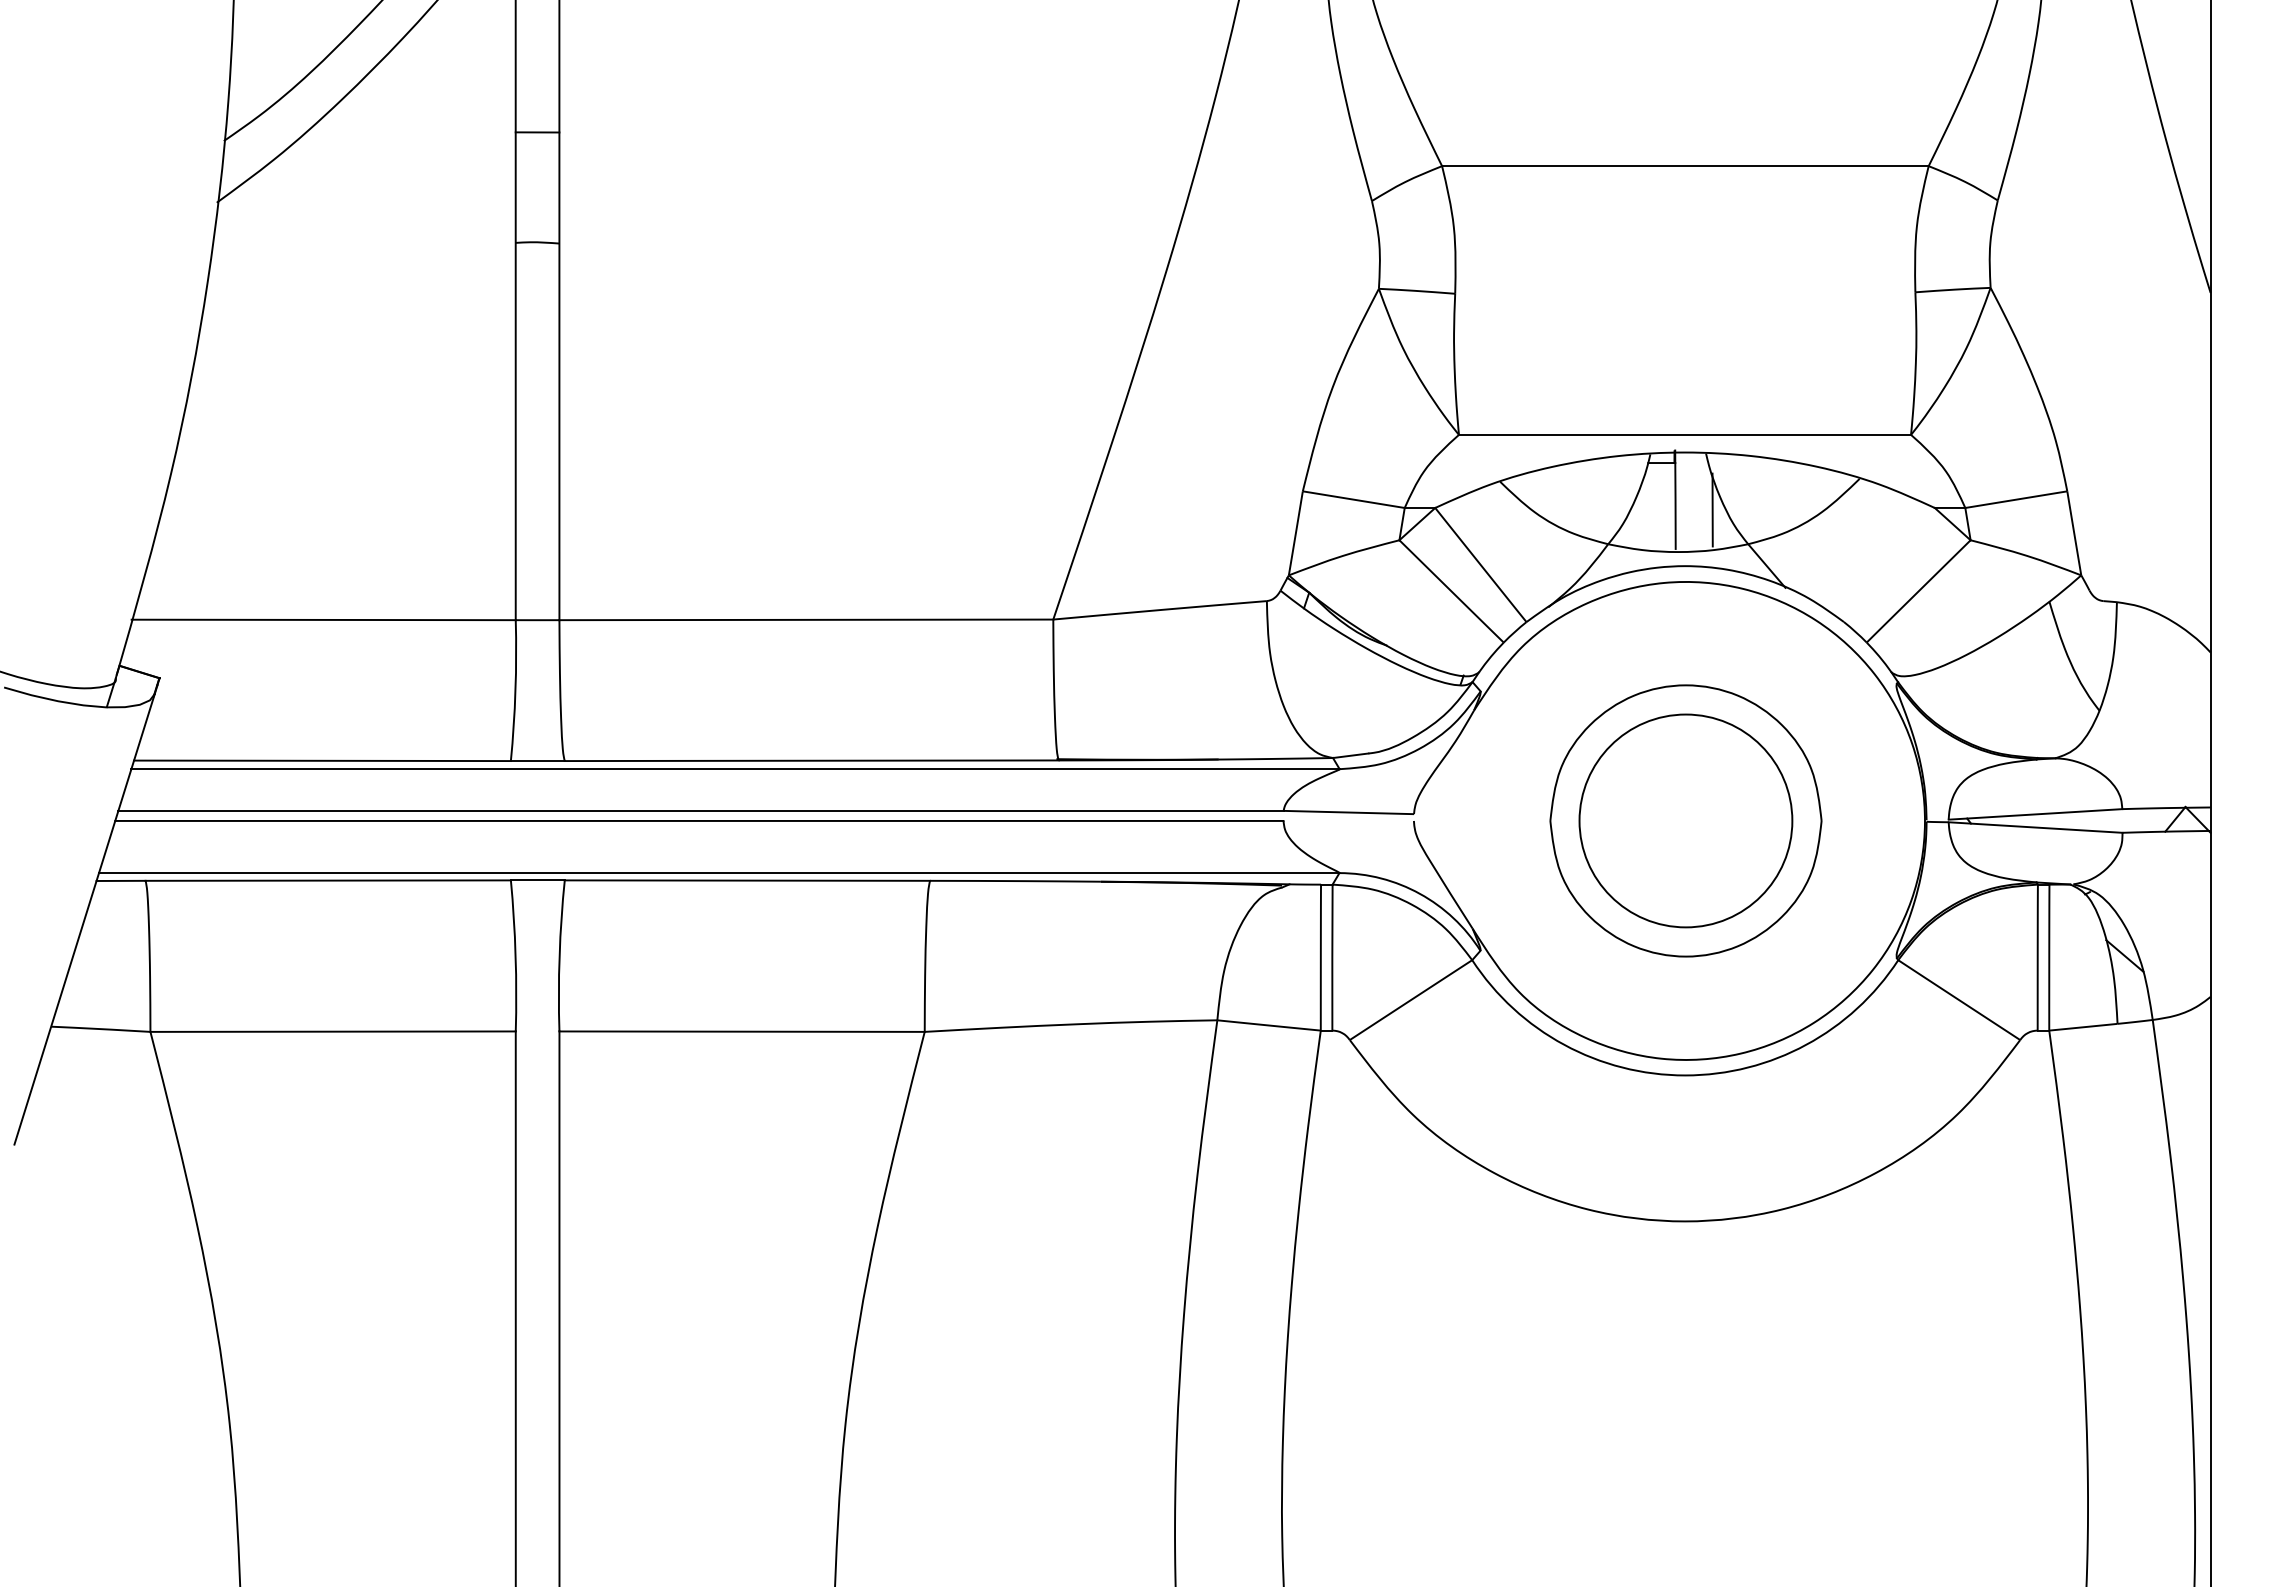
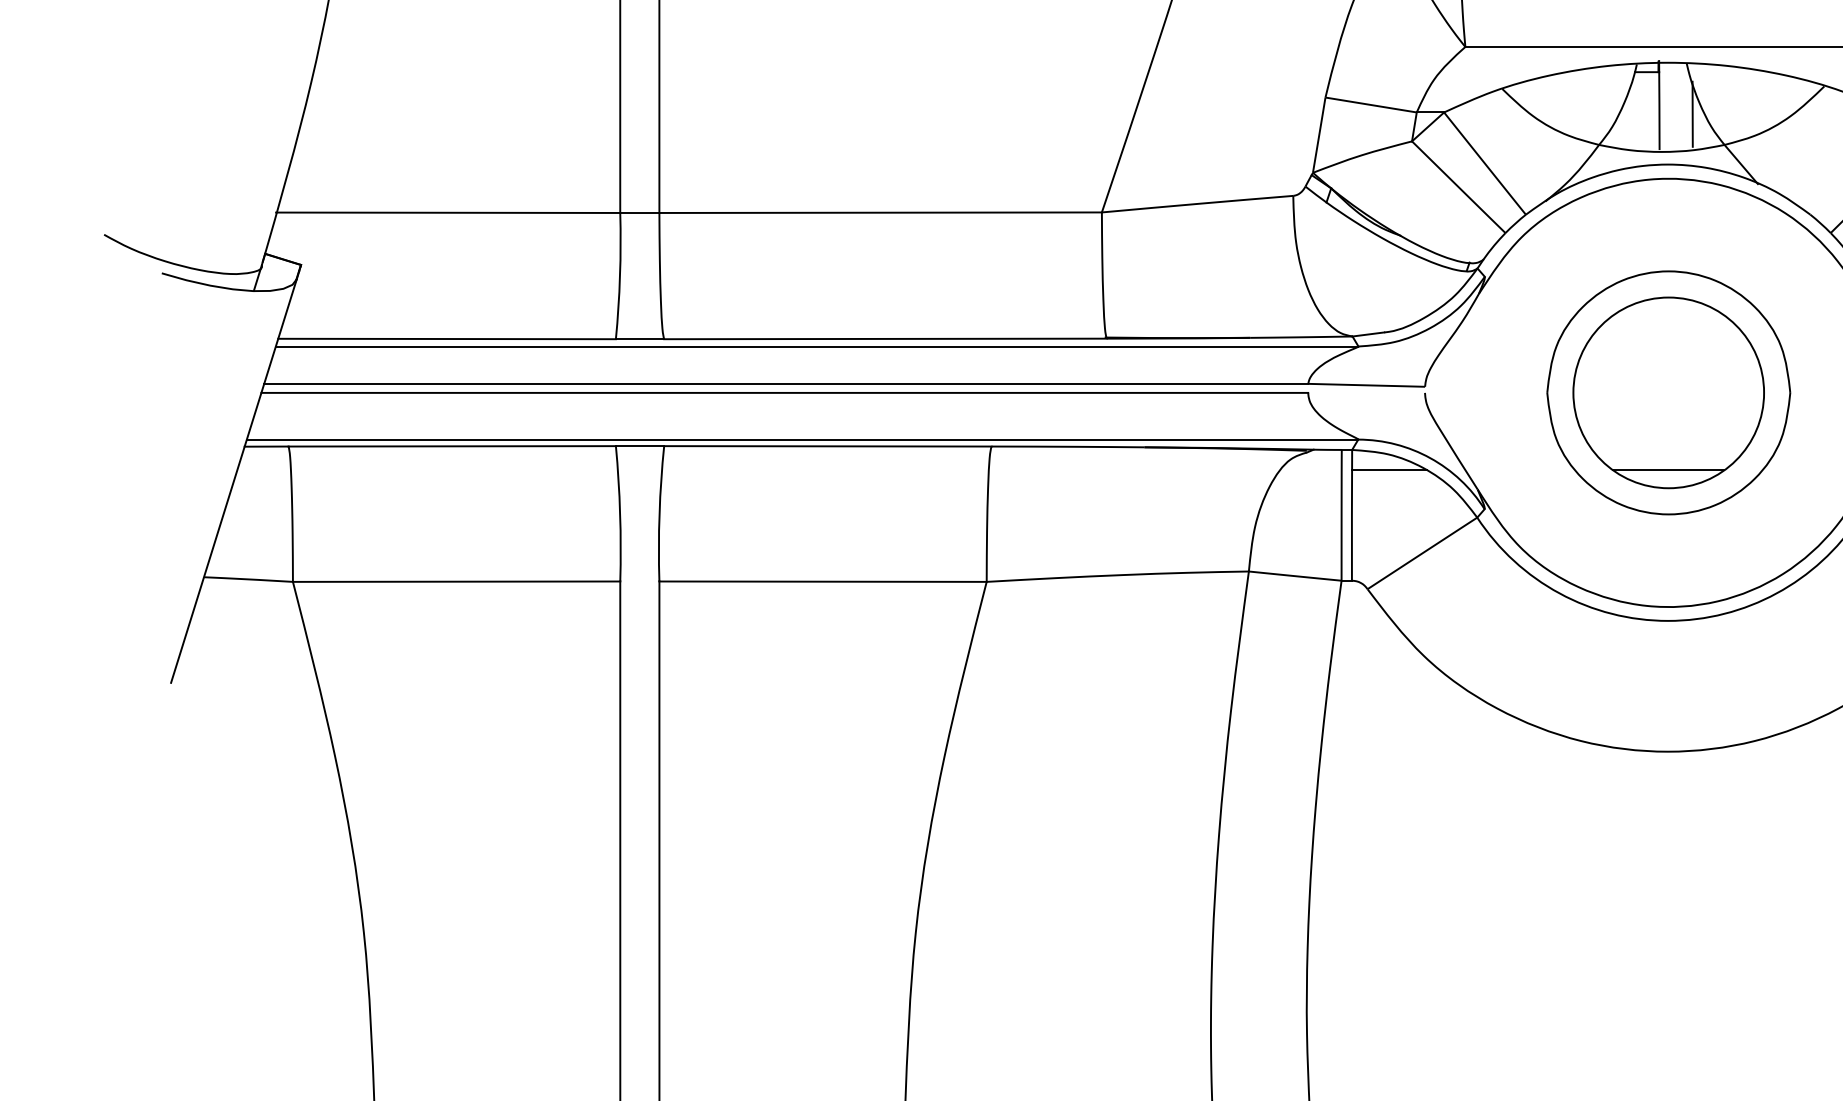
line: (1373, 907) -> (1388, 470), added
line: (1685, 907) -> (1668, 470), added

